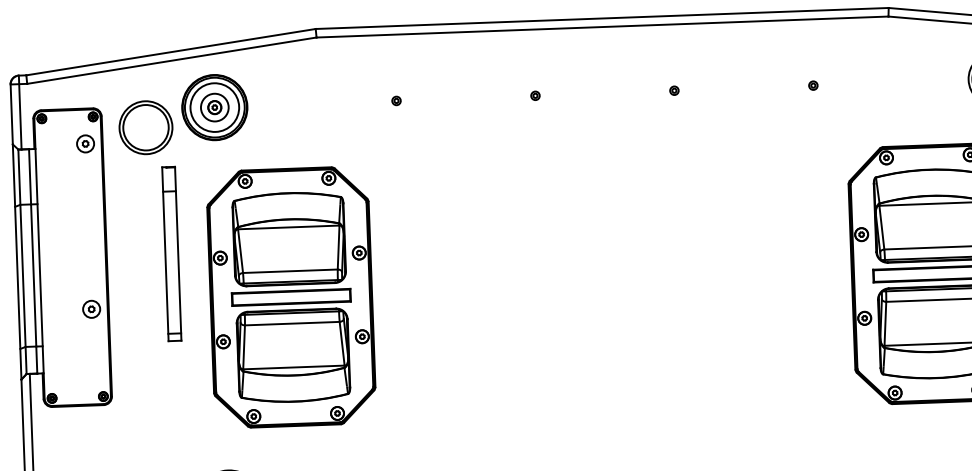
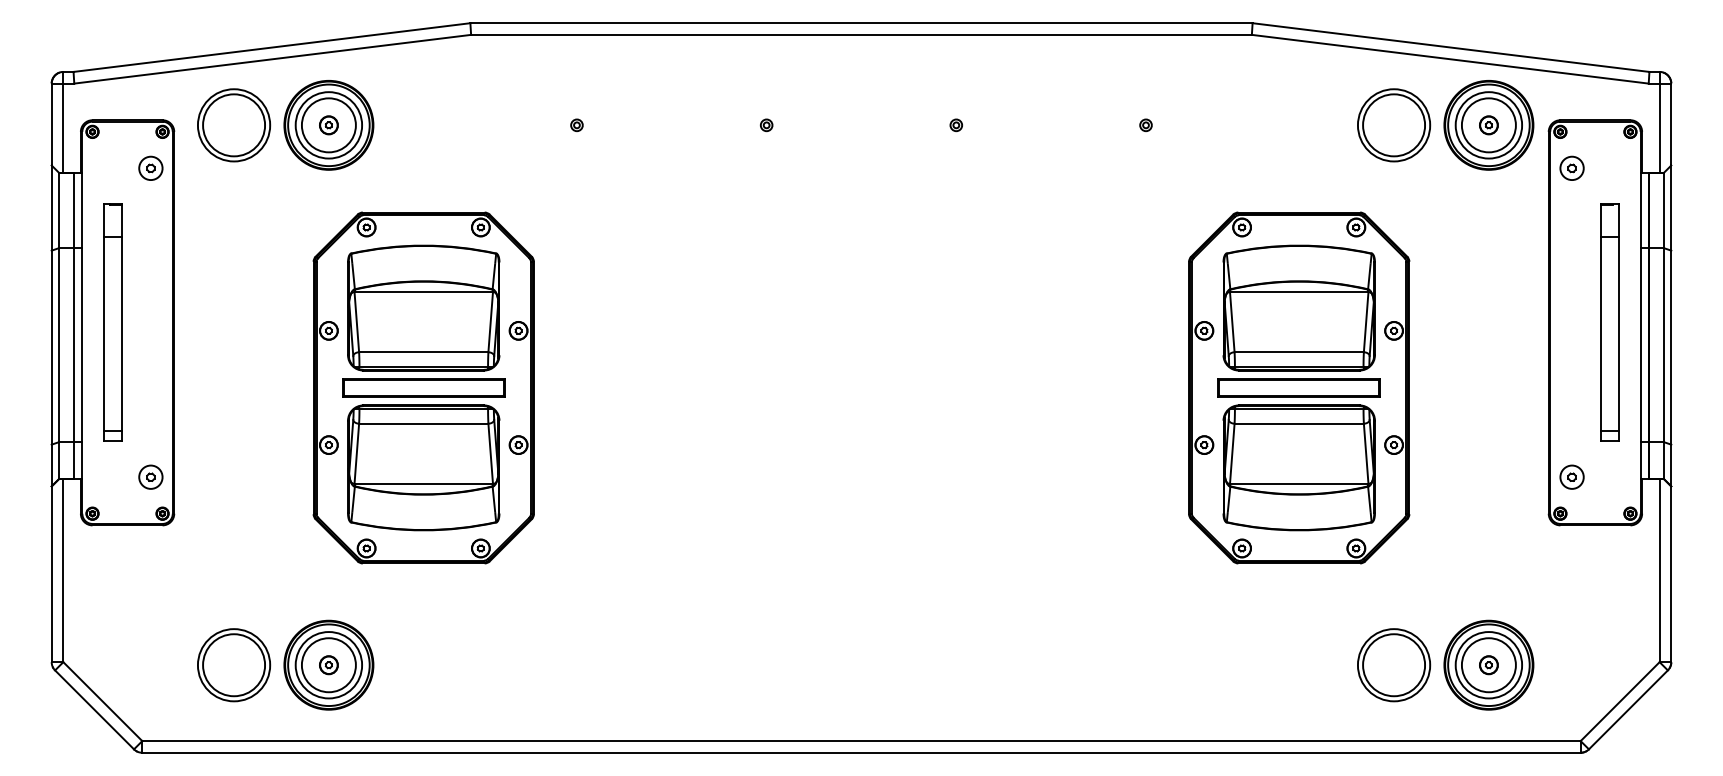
circle: (214, 107) -> (328, 125), size x1.43
part: (146, 127) -> (234, 125), moved
part: (171, 253) -> (112, 322), moved
part: (91, 308) -> (150, 476), moved

